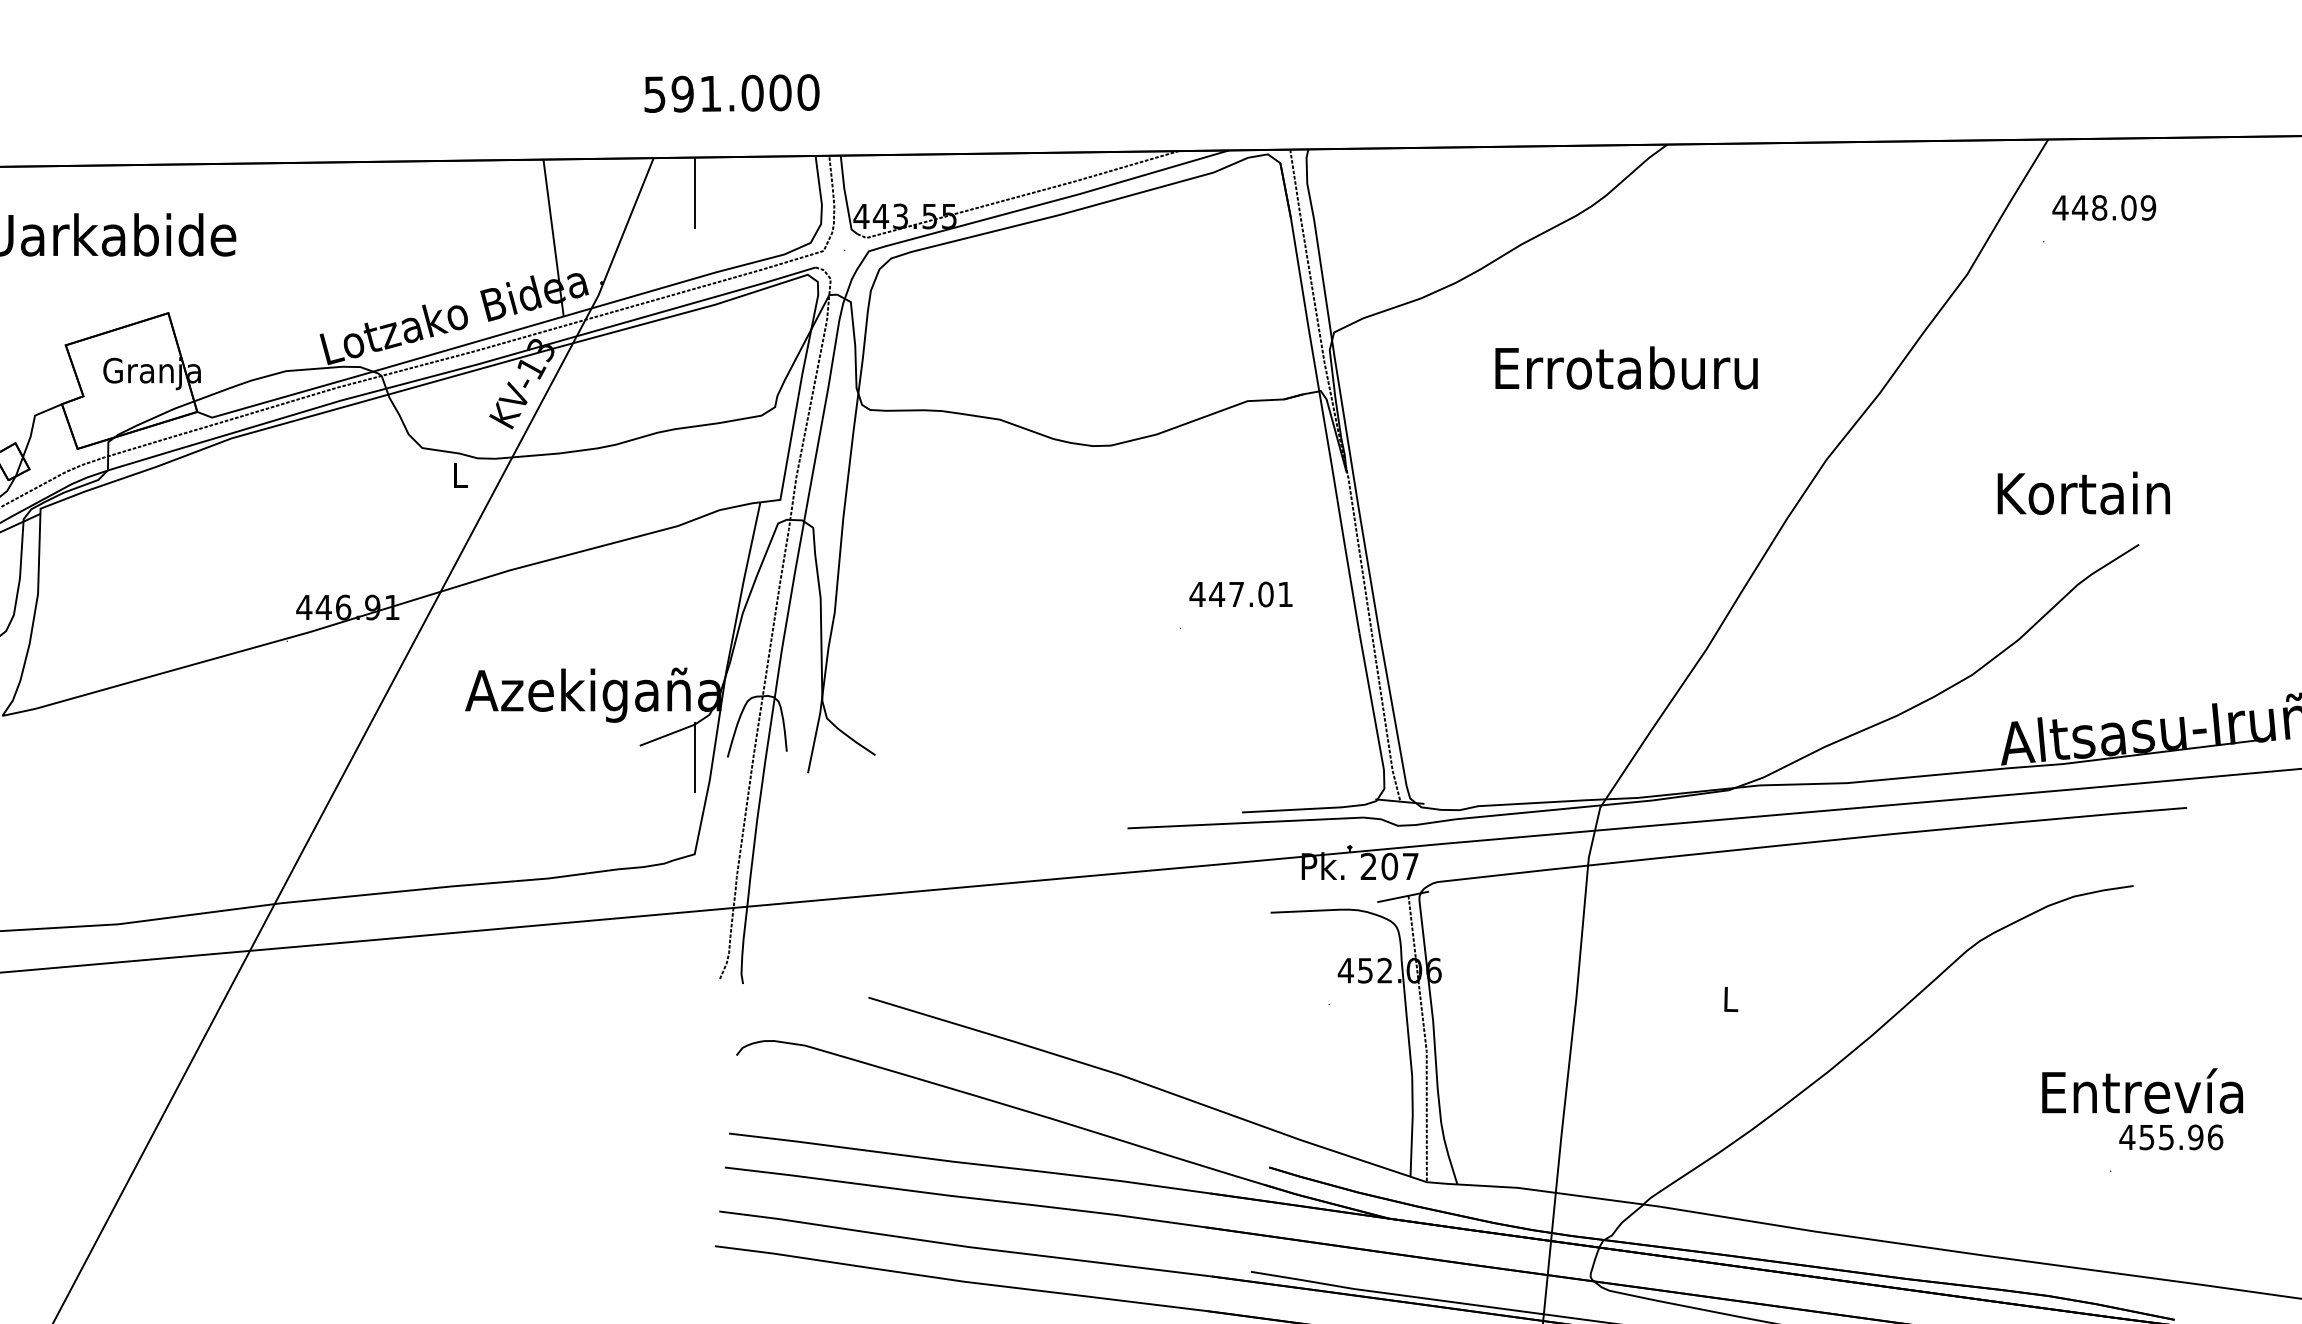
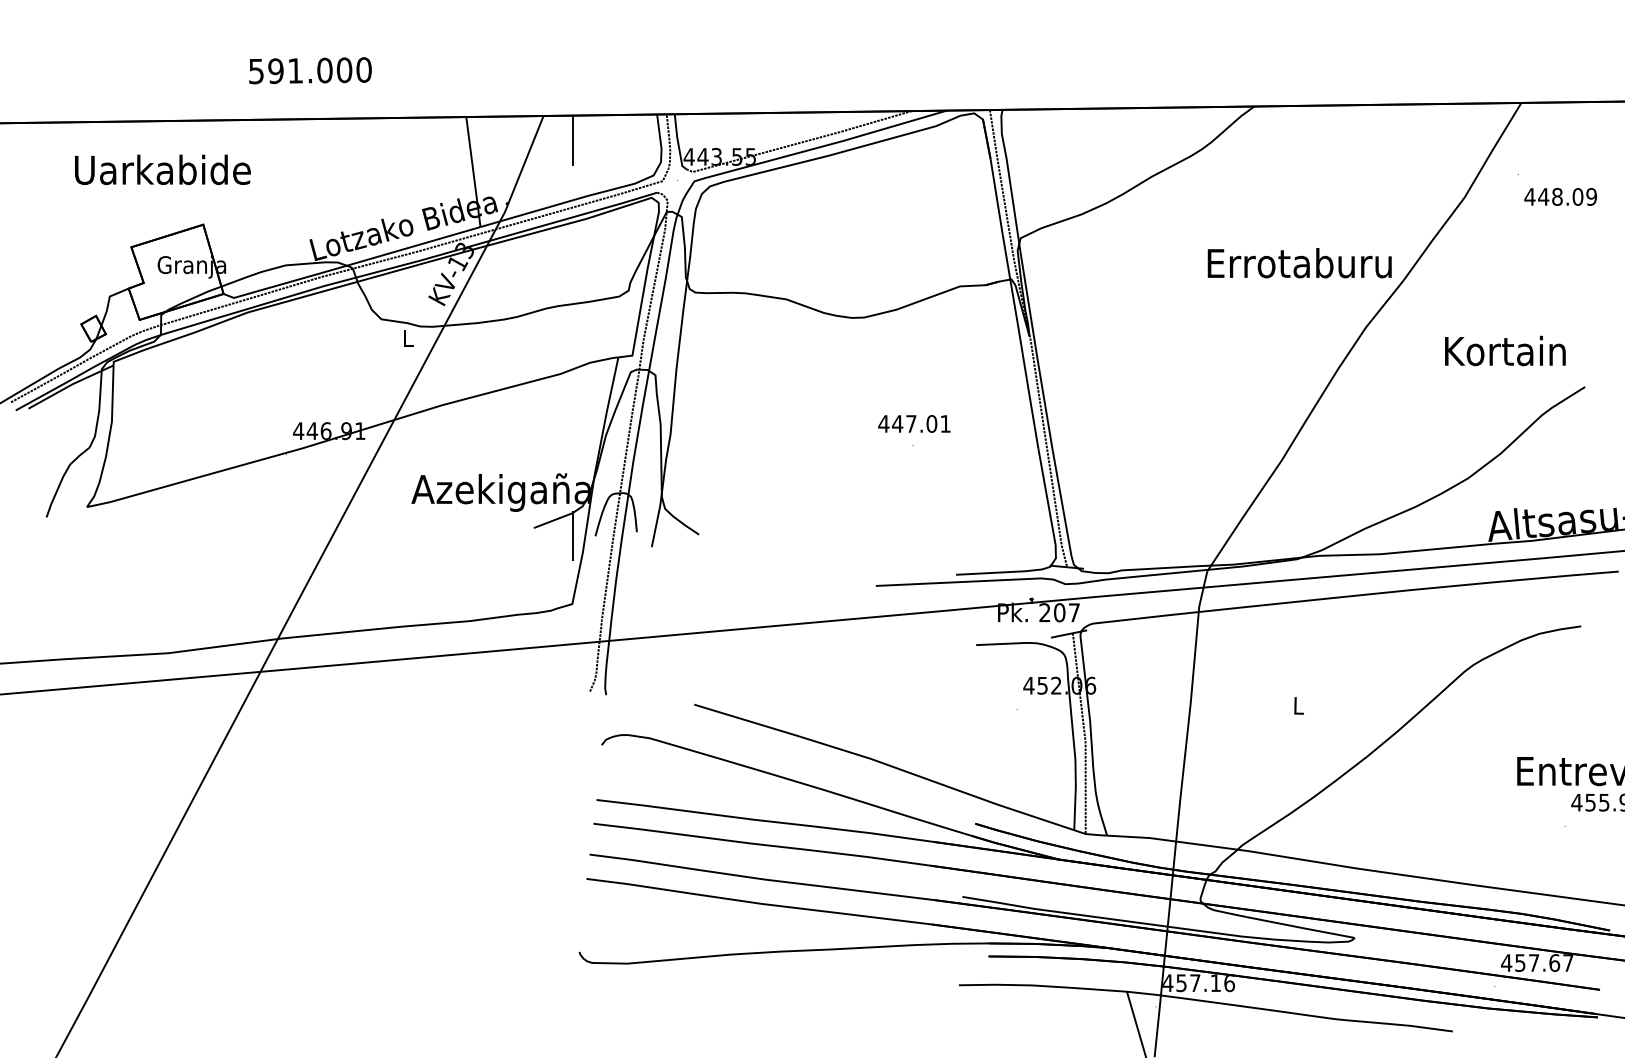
text: (731, 93) -> (310, 70), moved
text: (2104, 207) -> (1560, 196), moved
text: (1626, 368) -> (1299, 263), moved
text: (2084, 492) -> (1505, 350), moved
text: (1241, 593) -> (914, 423), moved

